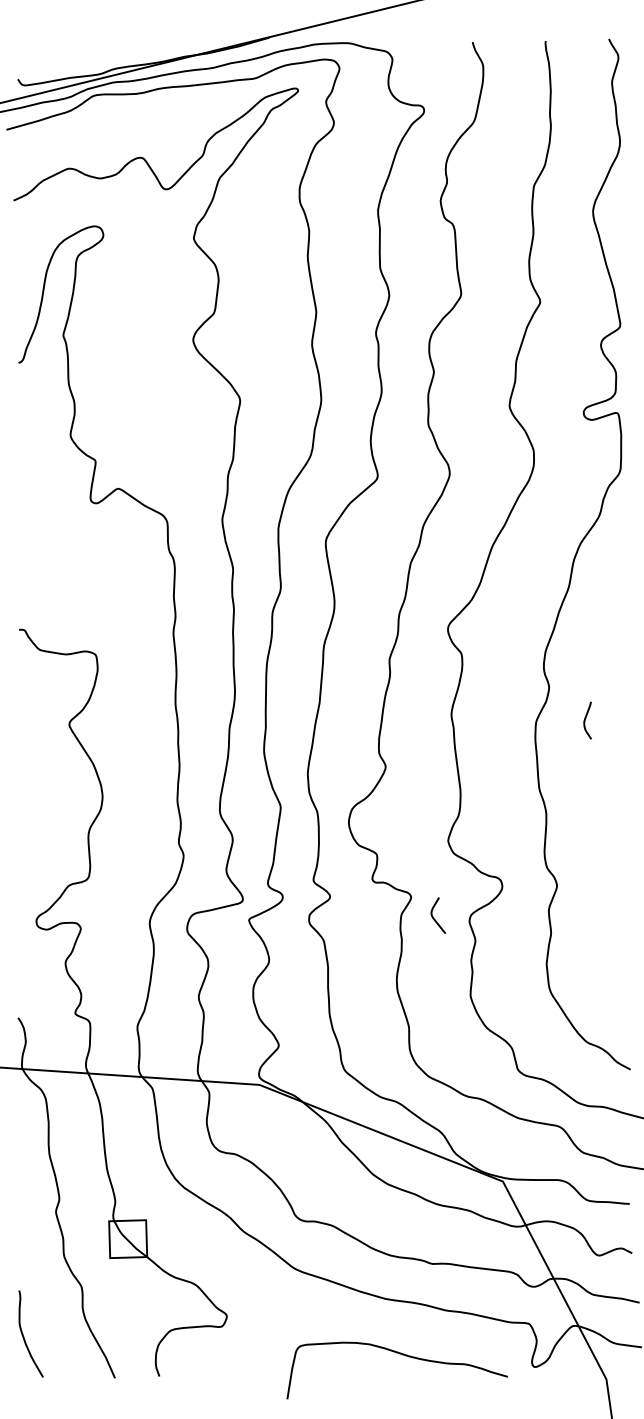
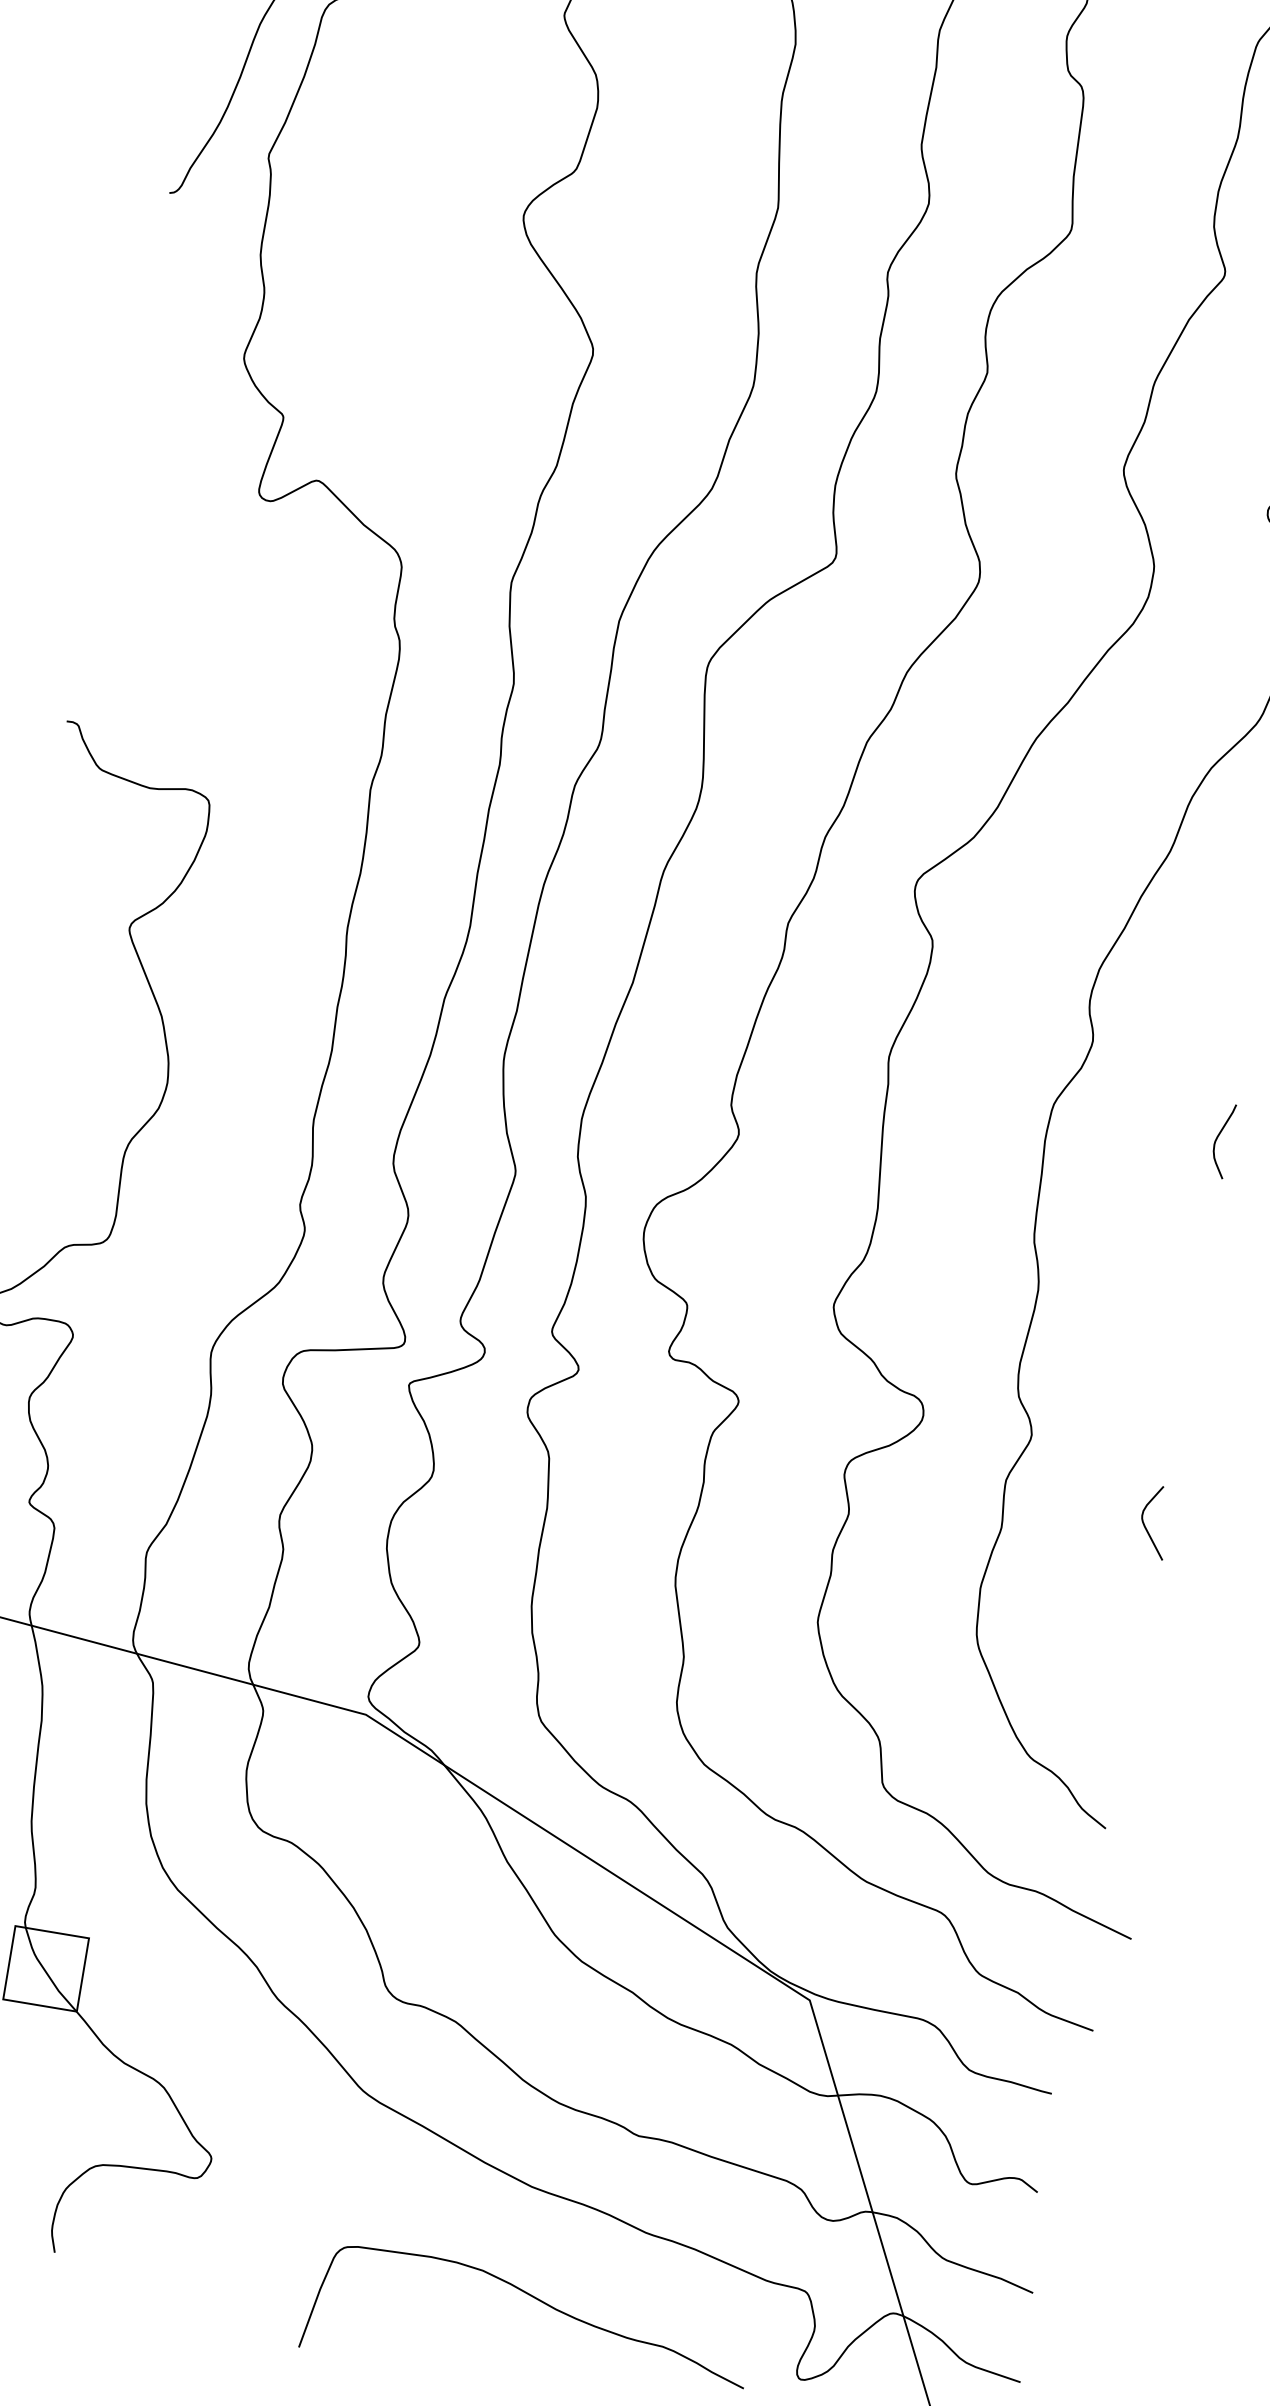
curve: (585, 720) -> (1218, 1139), moved
curve: (433, 916) -> (1145, 1521), moved

